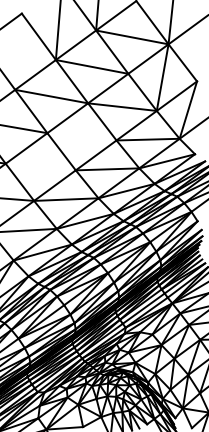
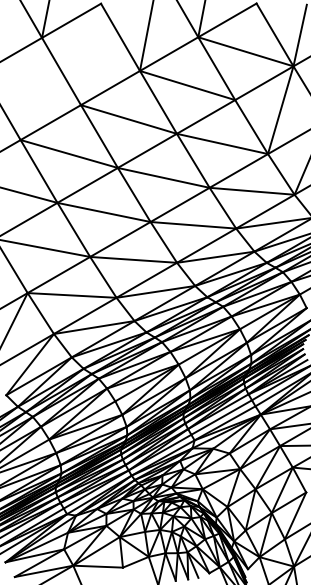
line: (81, 136) -> (163, 177), added
line: (40, 167) -> (103, 212), added

